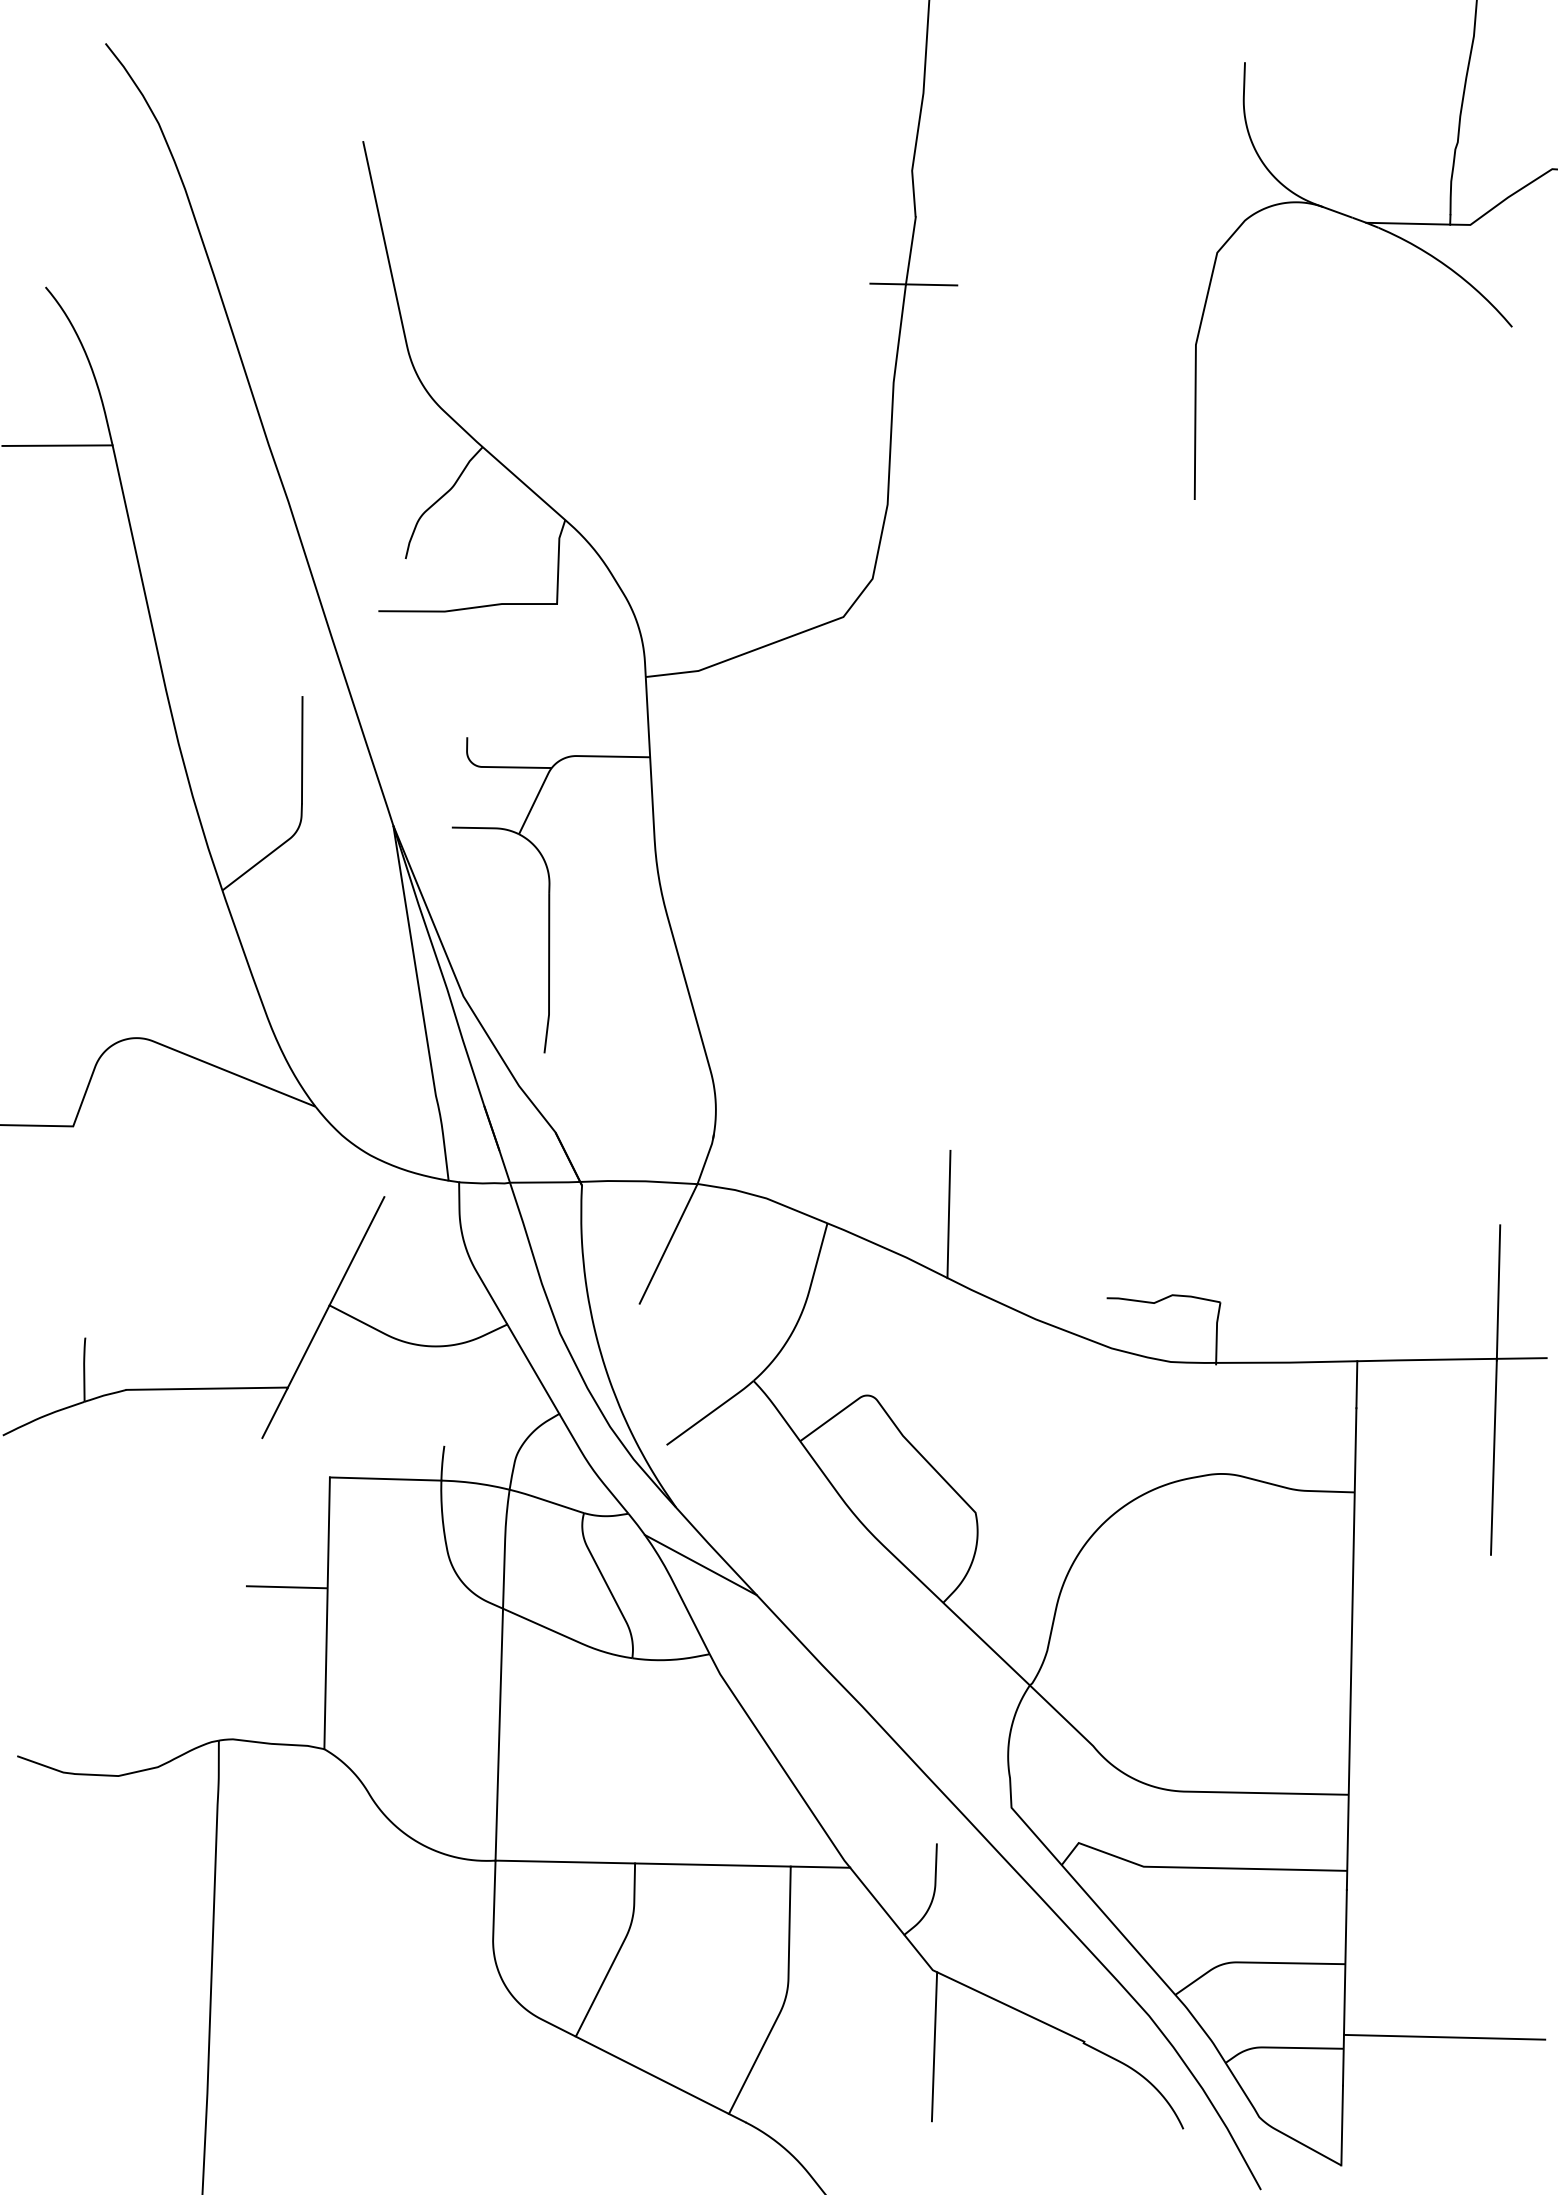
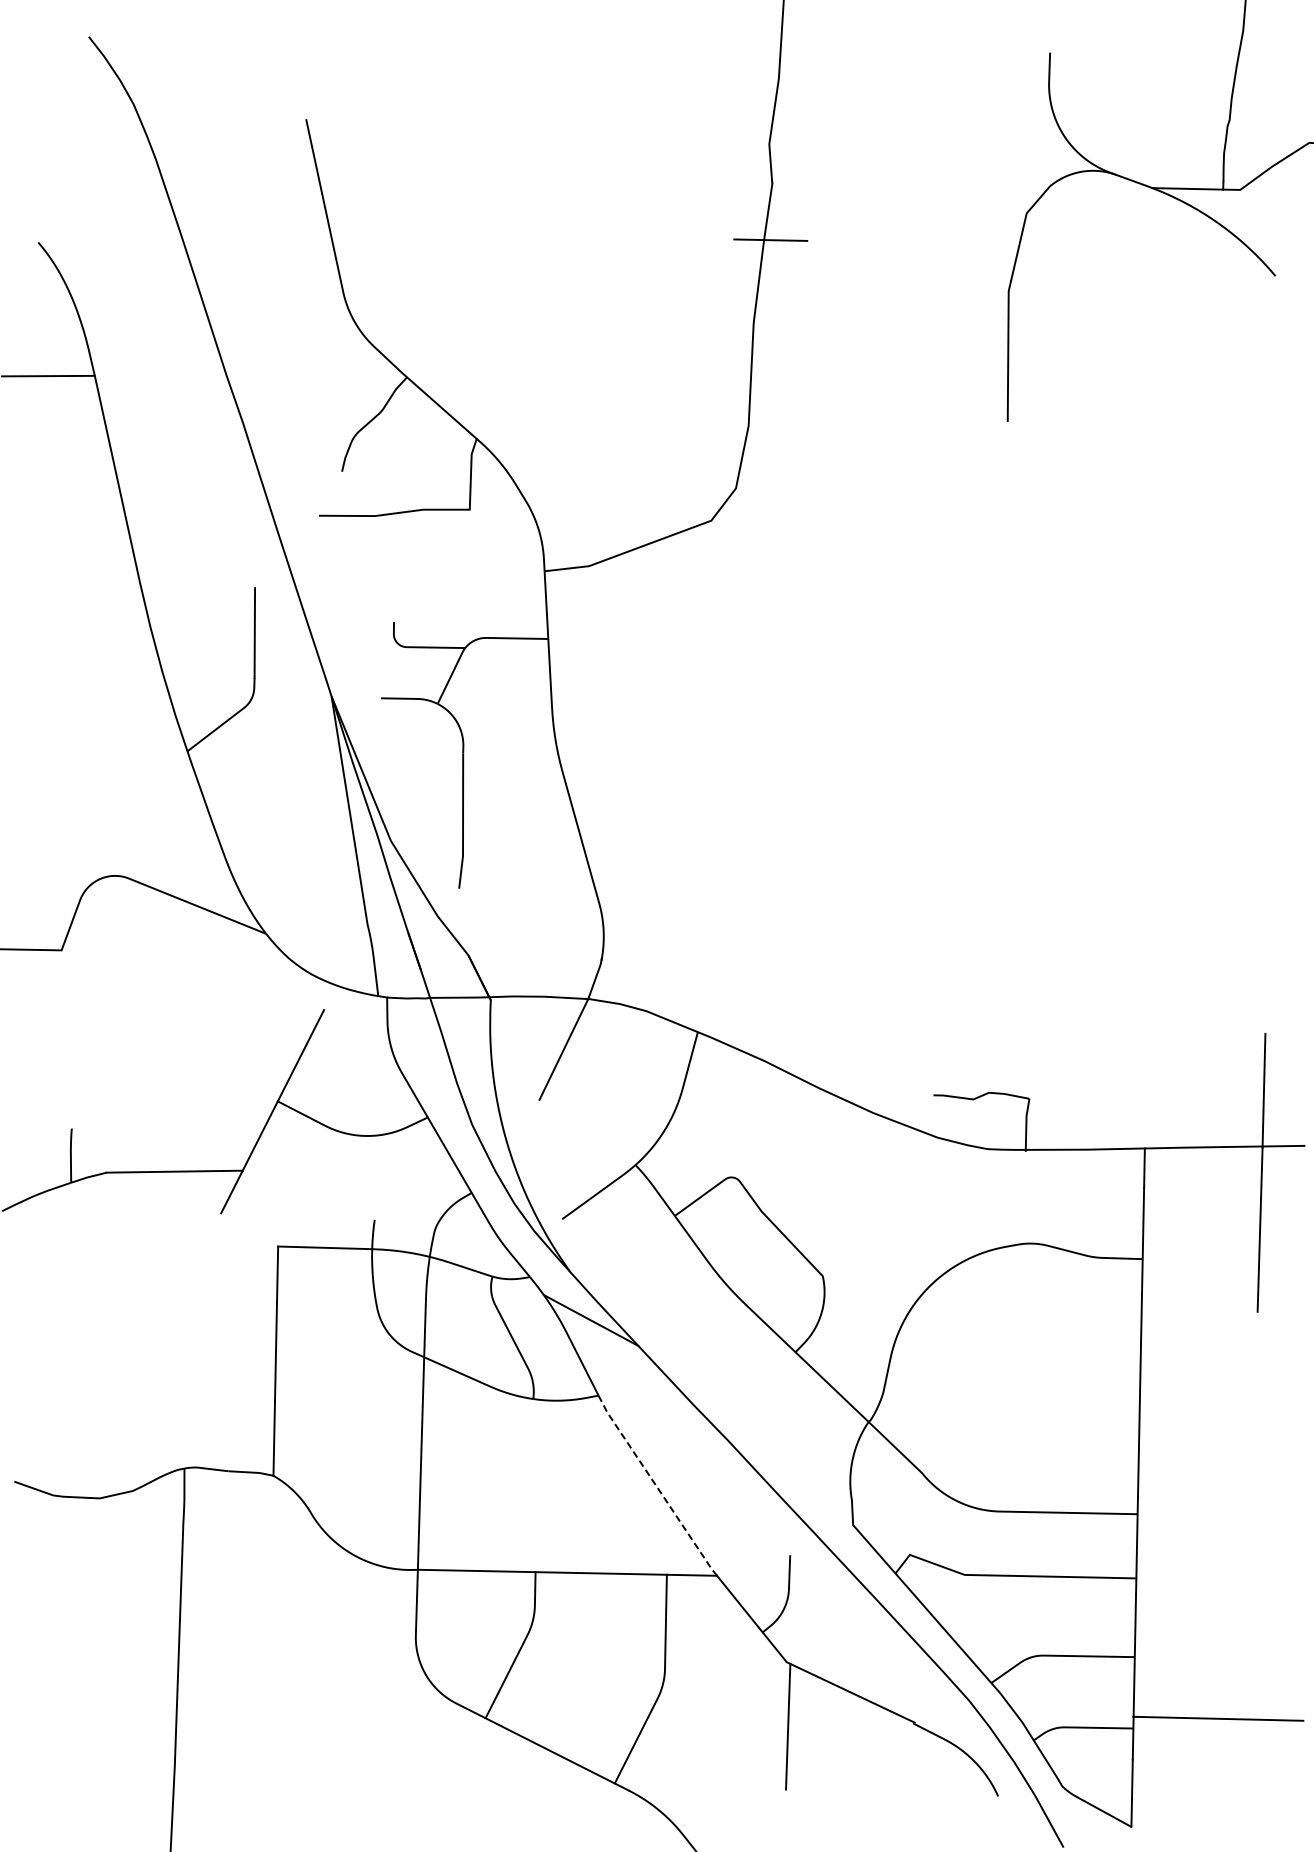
line: (949, 1214) -> (800, 1024), removed
line: (286, 1587) -> (241, 1339), removed
line: (778, 1761) -> (656, 1486), solid -> dashed

